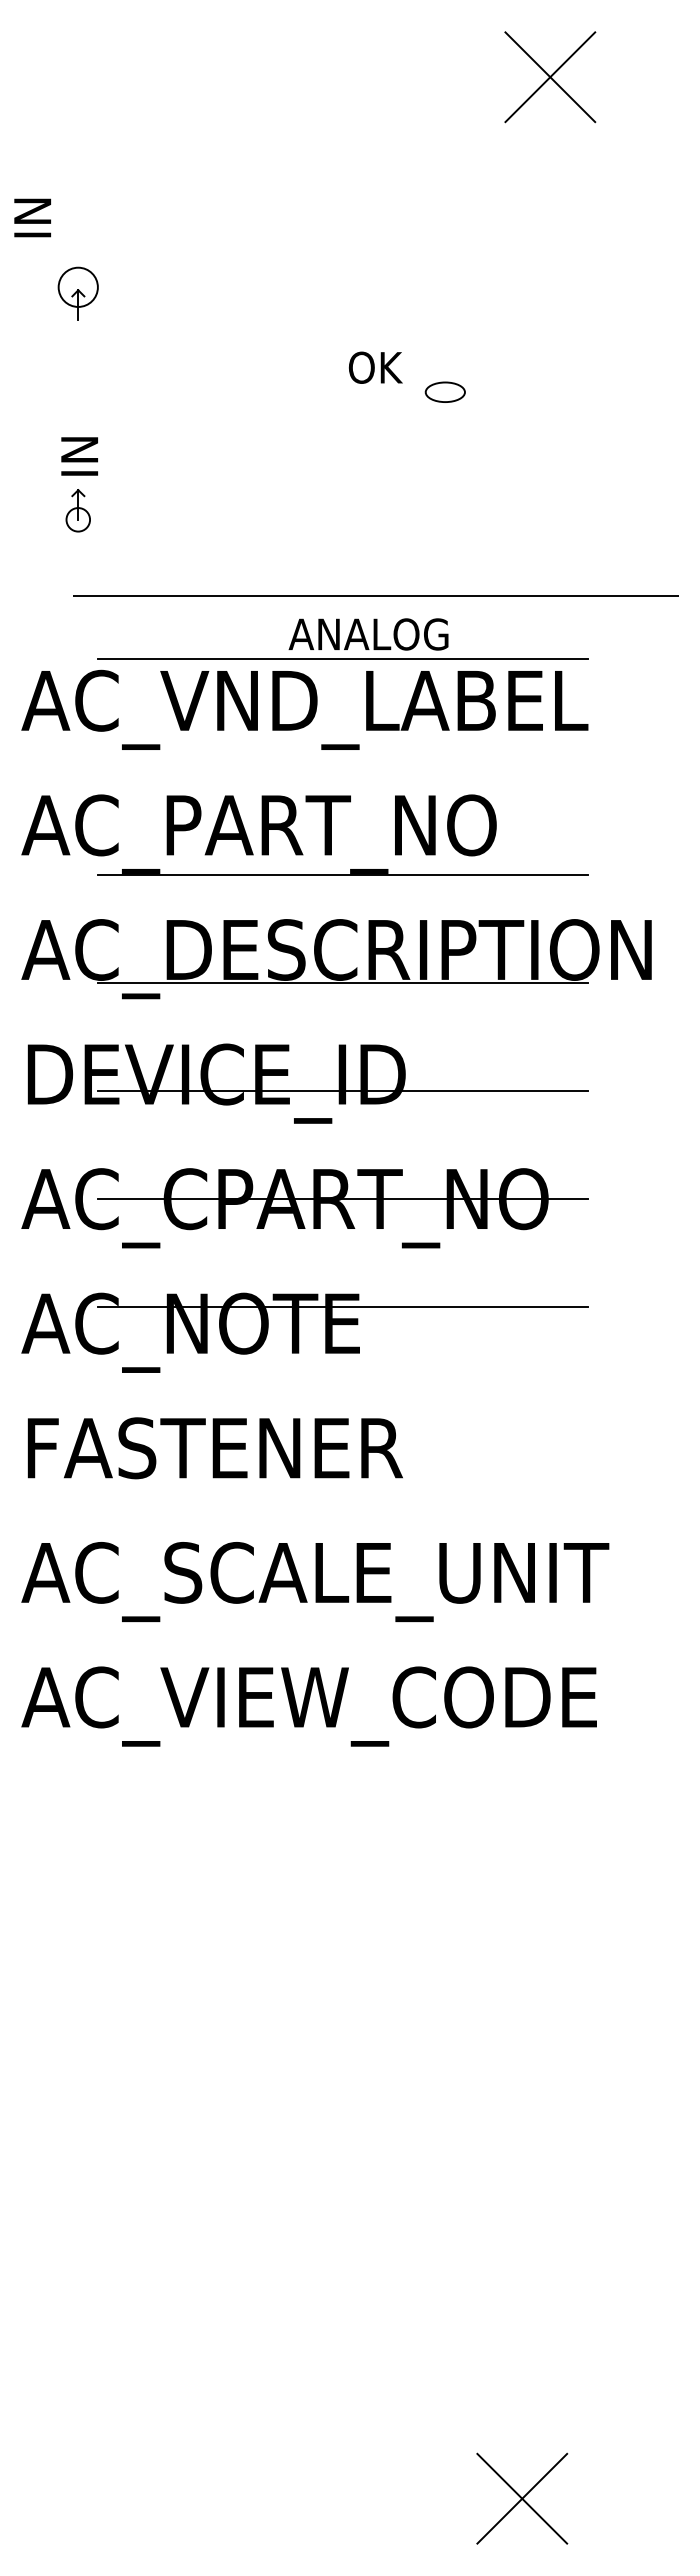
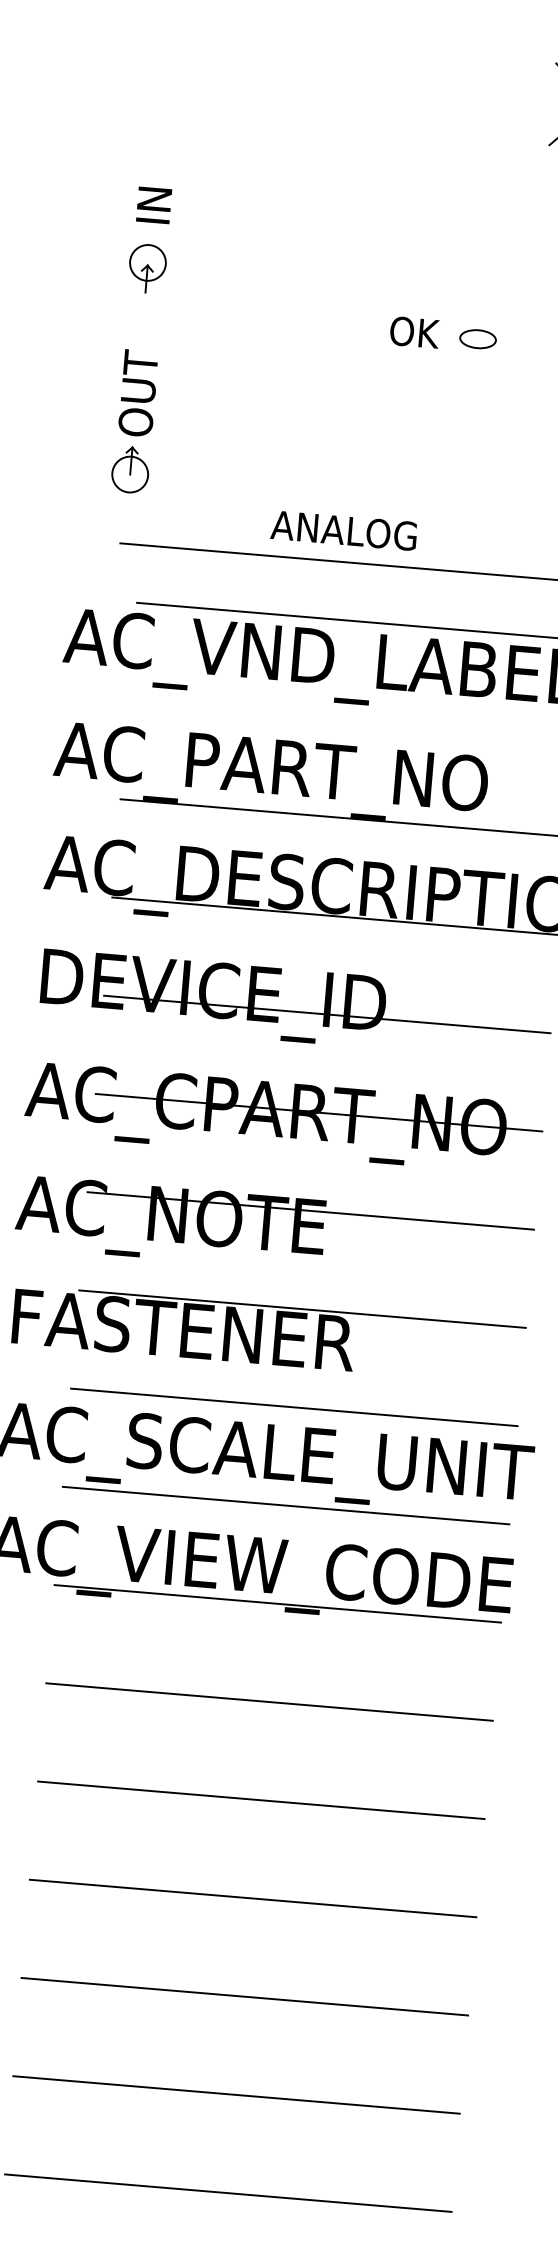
text: (32, 217) -> (153, 204), moved
text: (375, 367) -> (414, 332), moved
part: (444, 391) -> (477, 338), moved
text: (79, 430) -> (138, 393), IN -> OUT
circle: (77, 519) -> (129, 474), size x1.67
text: (368, 634) -> (343, 530), moved
line: (342, 1414) -> (302, 1309), added
line: (342, 1522) -> (294, 1407), added
line: (342, 1630) -> (285, 1505), added
line: (342, 1738) -> (277, 1604), added
line: (342, 1846) -> (269, 1702), added
line: (342, 1953) -> (261, 1799), added
line: (342, 2061) -> (252, 1898), added
line: (342, 2169) -> (244, 1996), added
line: (342, 2277) -> (236, 2094), added
line: (342, 2385) -> (228, 2193), added

